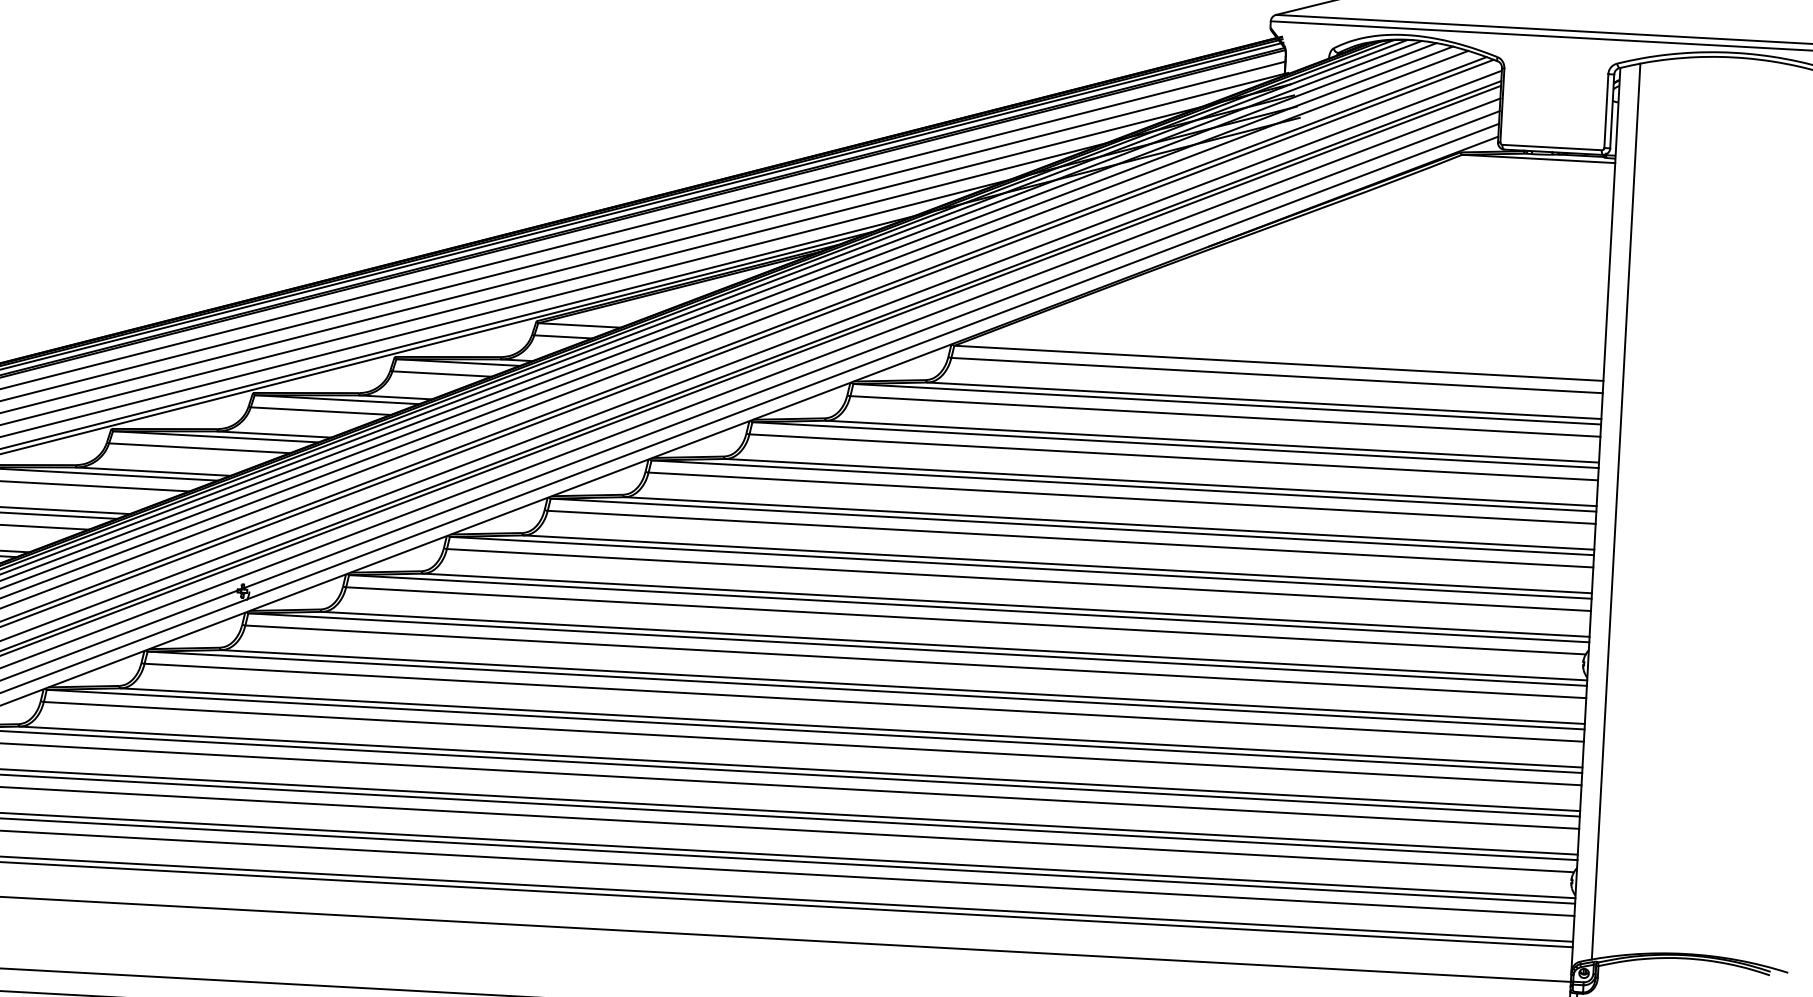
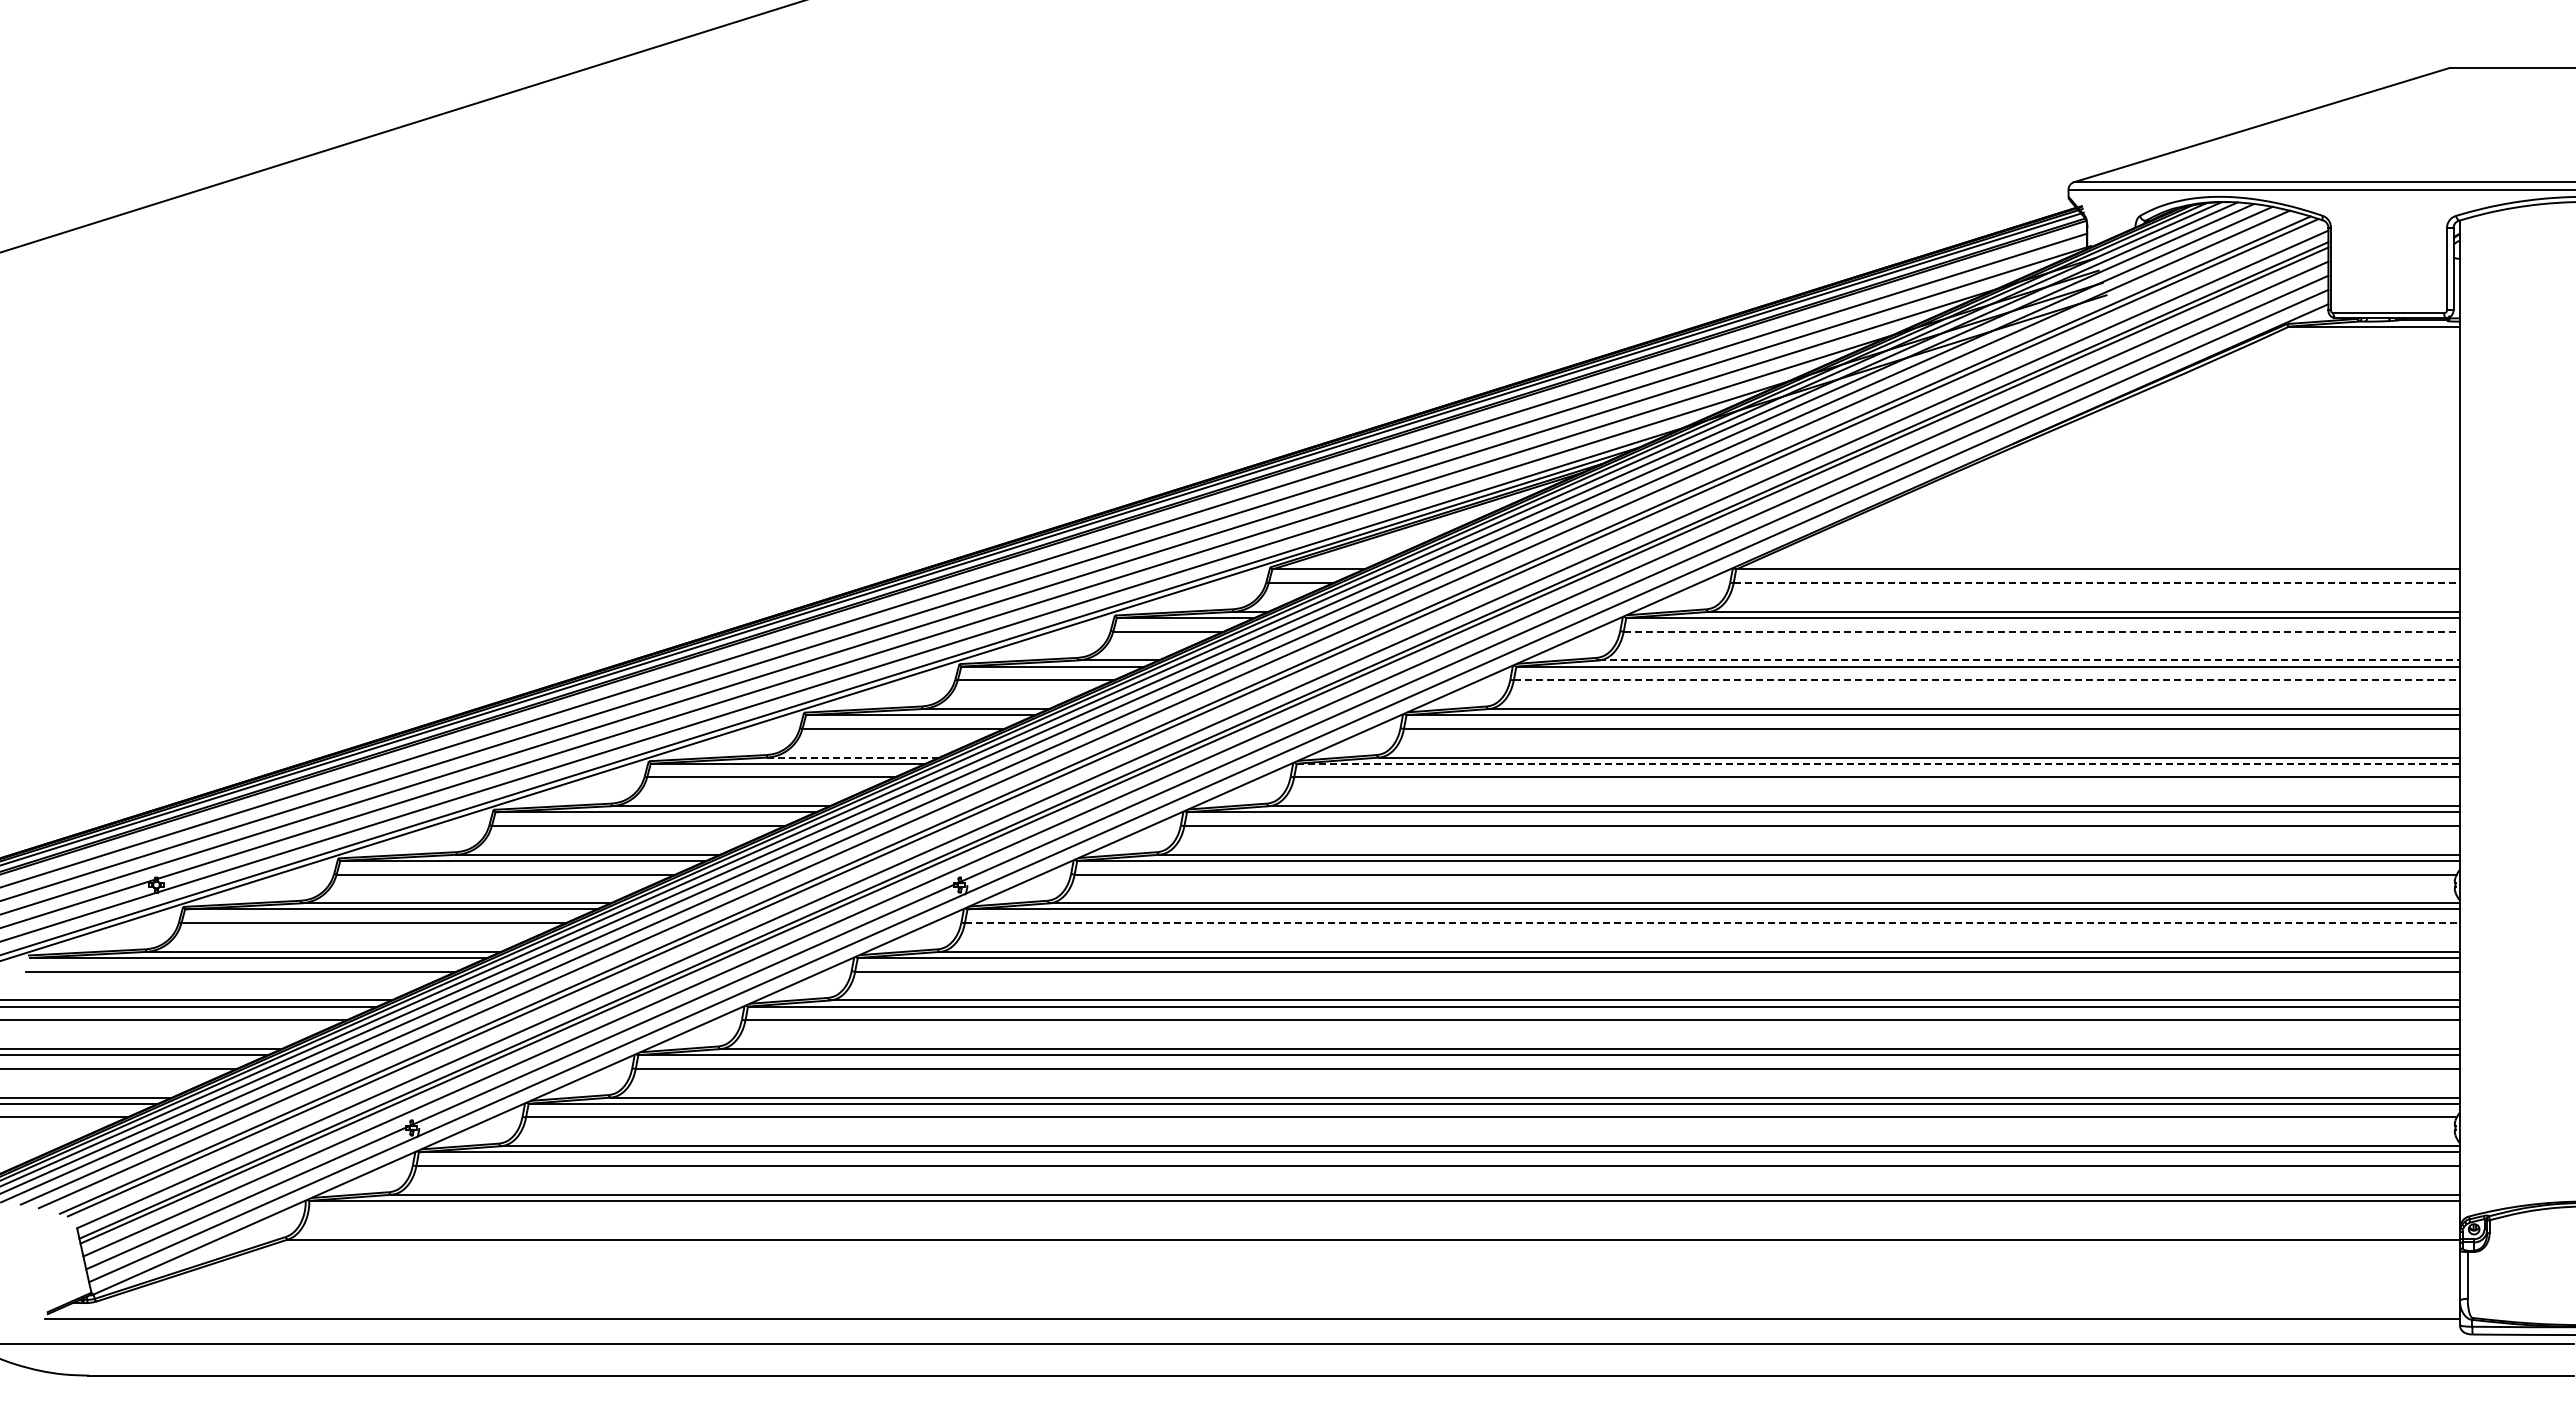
line: (1277, 375) -> (2097, 583), solid -> dashed
line: (1226, 416) -> (2042, 631), solid -> dashed
line: (1212, 441) -> (2029, 660), solid -> dashed
line: (1174, 457) -> (1987, 680), solid -> dashed
line: (153, 471) -> (853, 757), solid -> dashed
line: (1615, 511) -> (2481, 713), removed
line: (1072, 526) -> (1878, 763), solid -> dashed
line: (915, 662) -> (1712, 923), solid -> dashed

